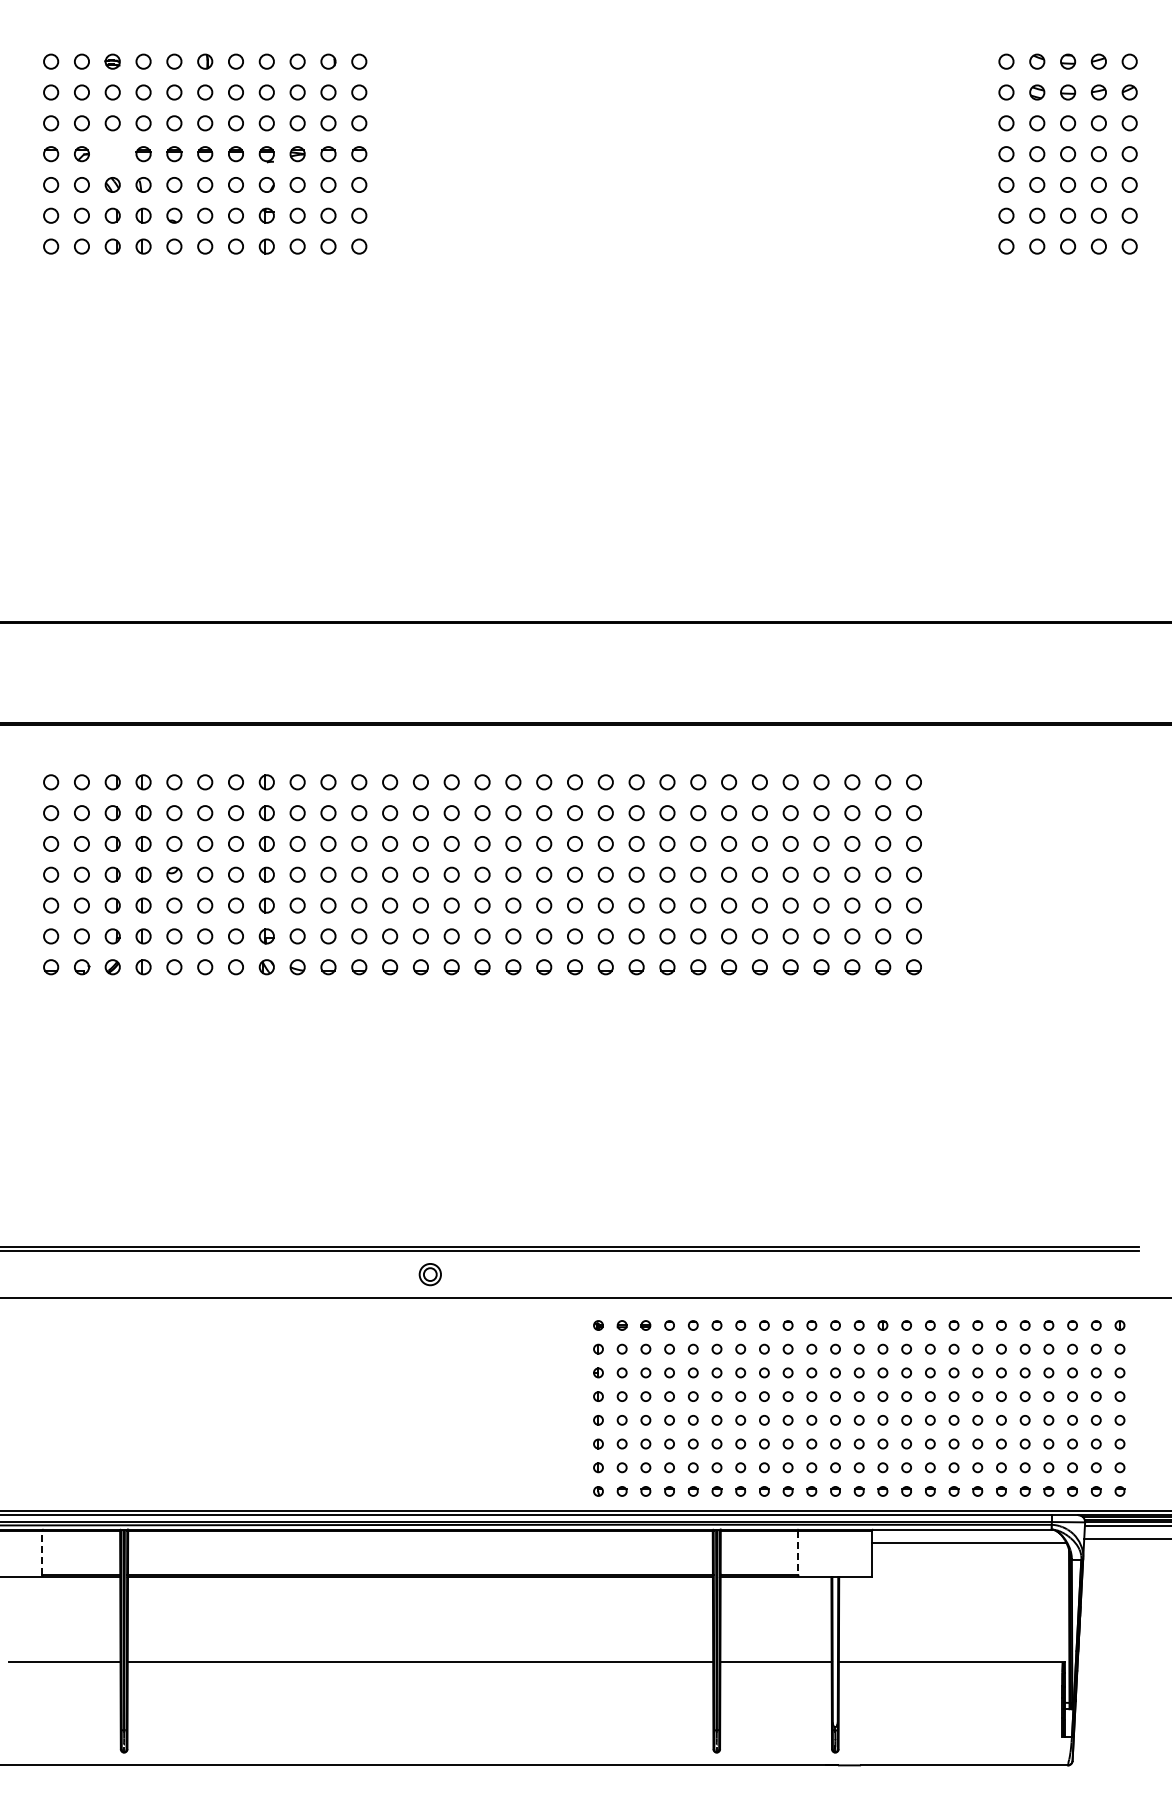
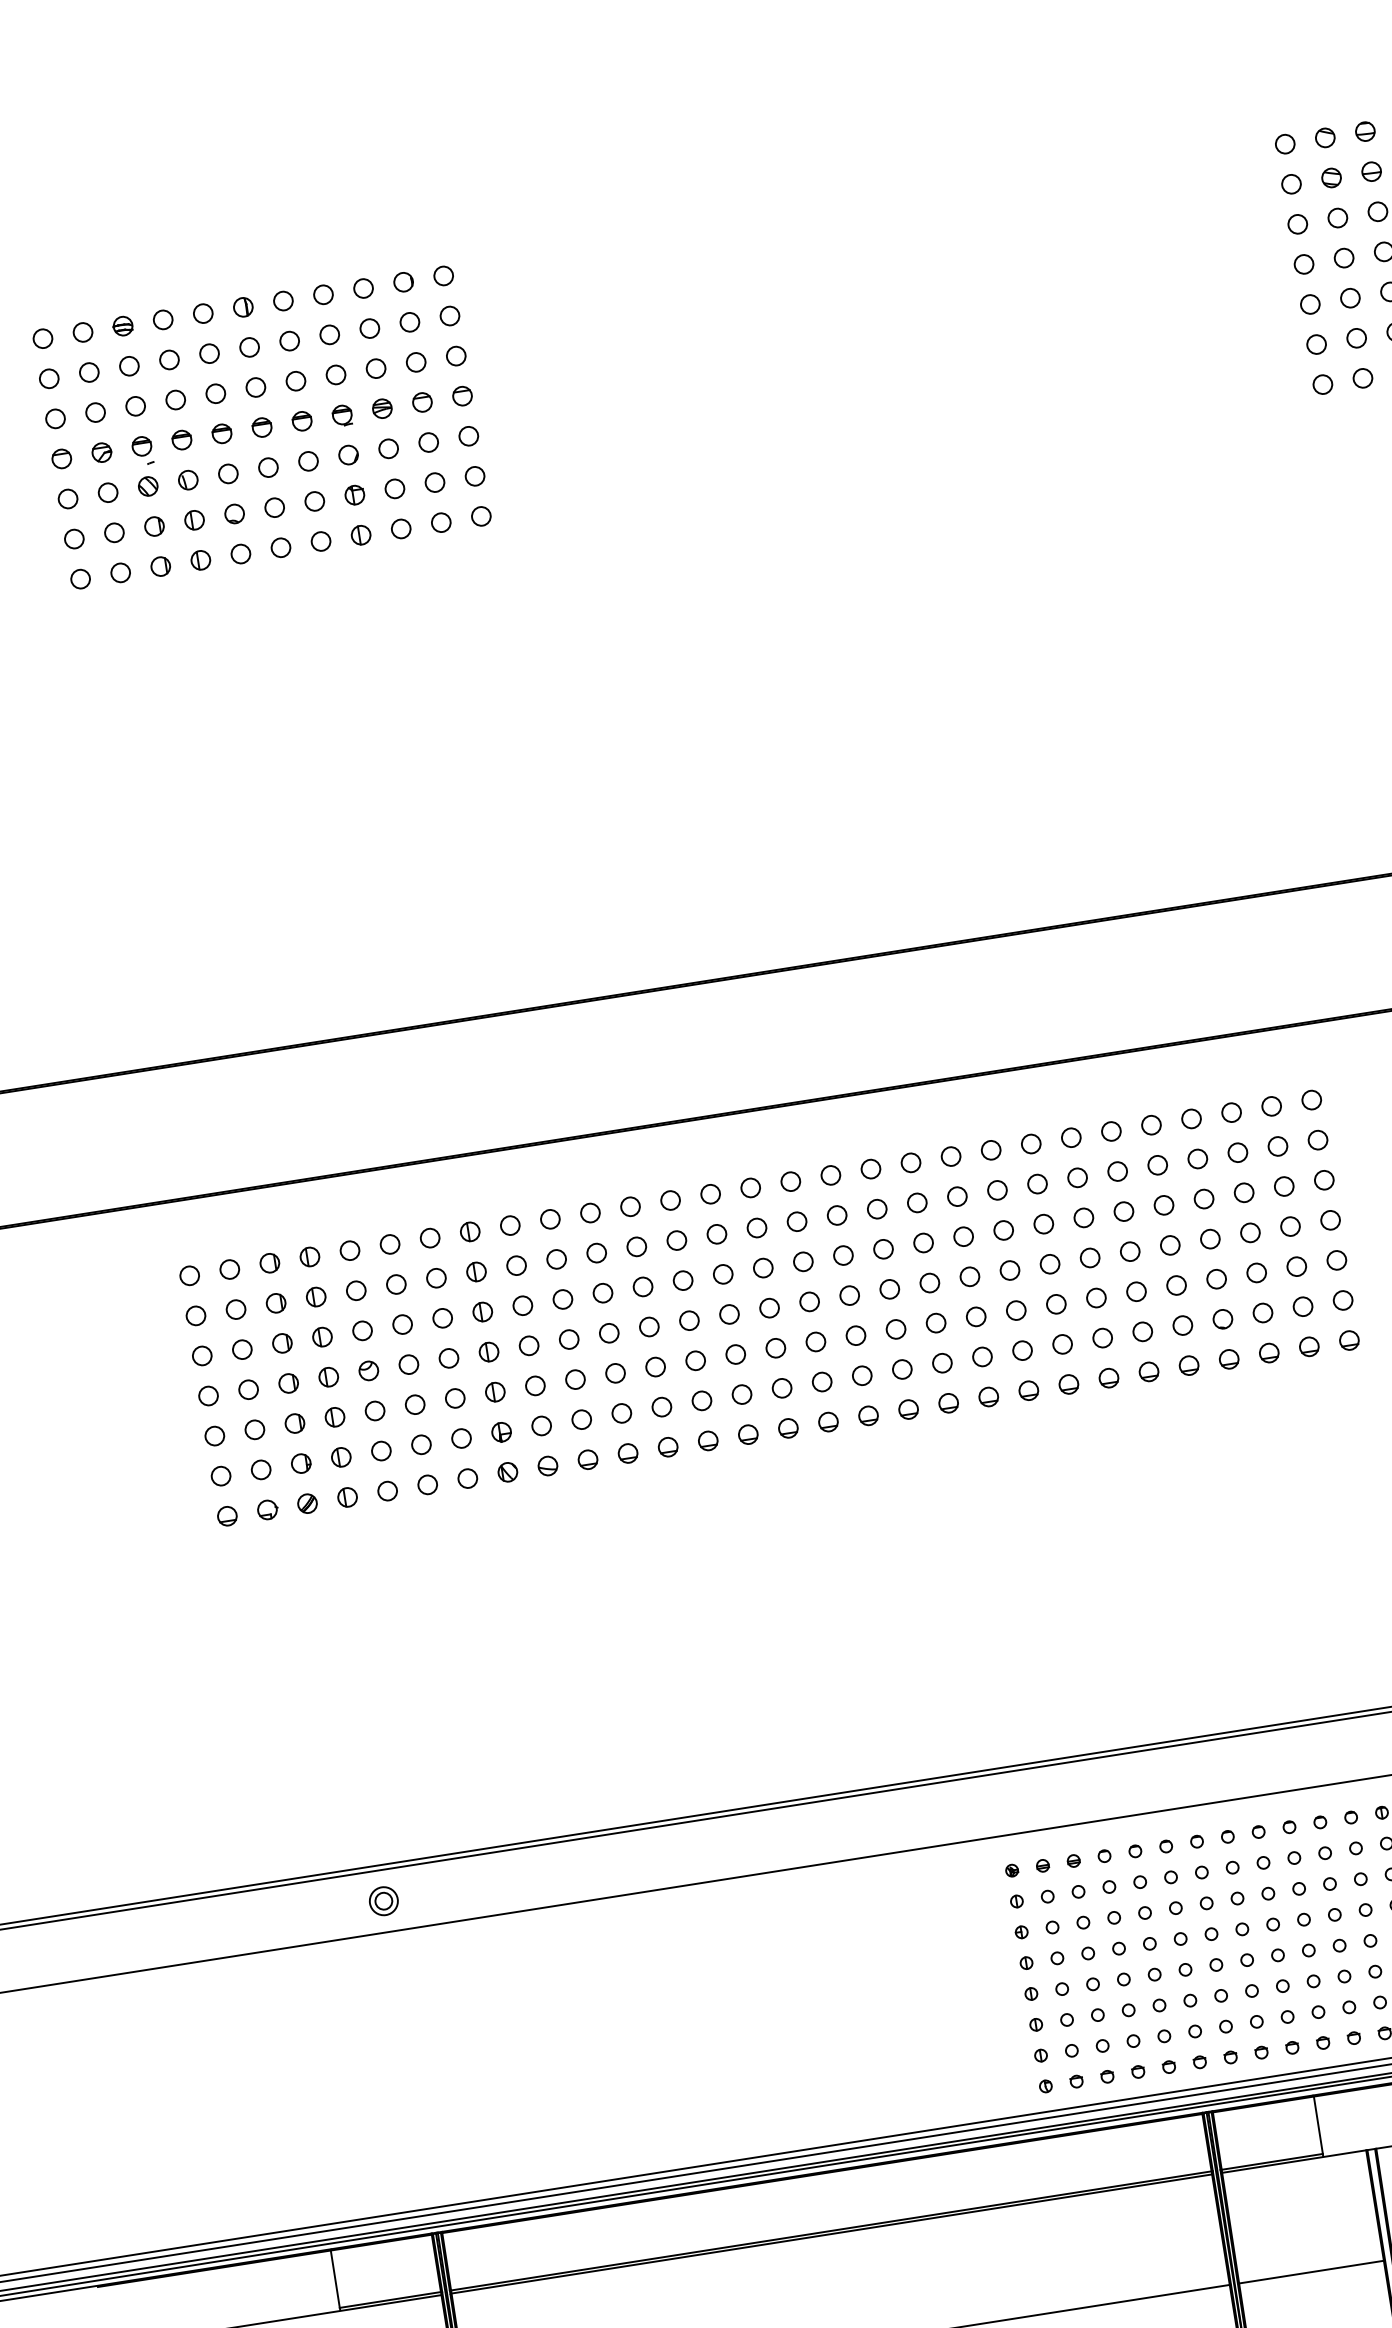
part: (112, 157) -> (142, 450), added
part: (429, 1274) -> (382, 1901), moved
line: (42, 1552) -> (335, 2279), dashed -> solid
line: (798, 1553) -> (1318, 2126), dashed -> solid

